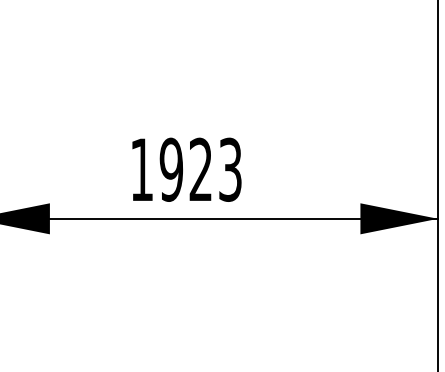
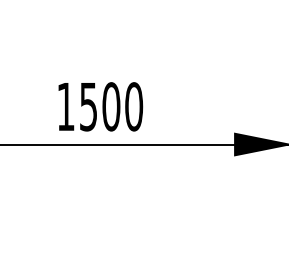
text: (200, 169) -> (111, 106), 1923 -> 1500

